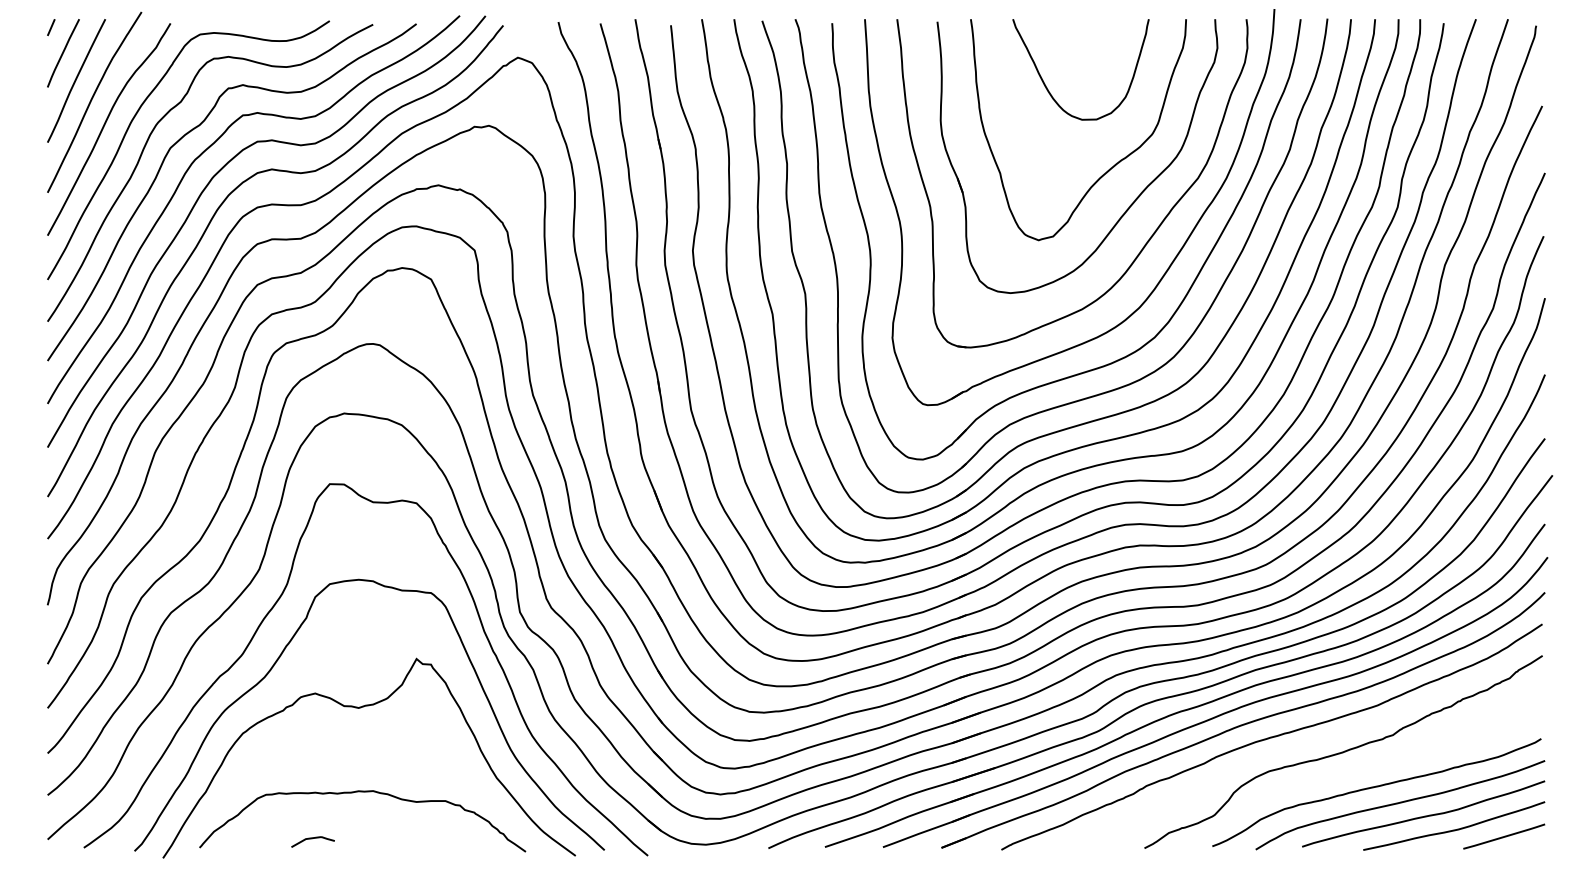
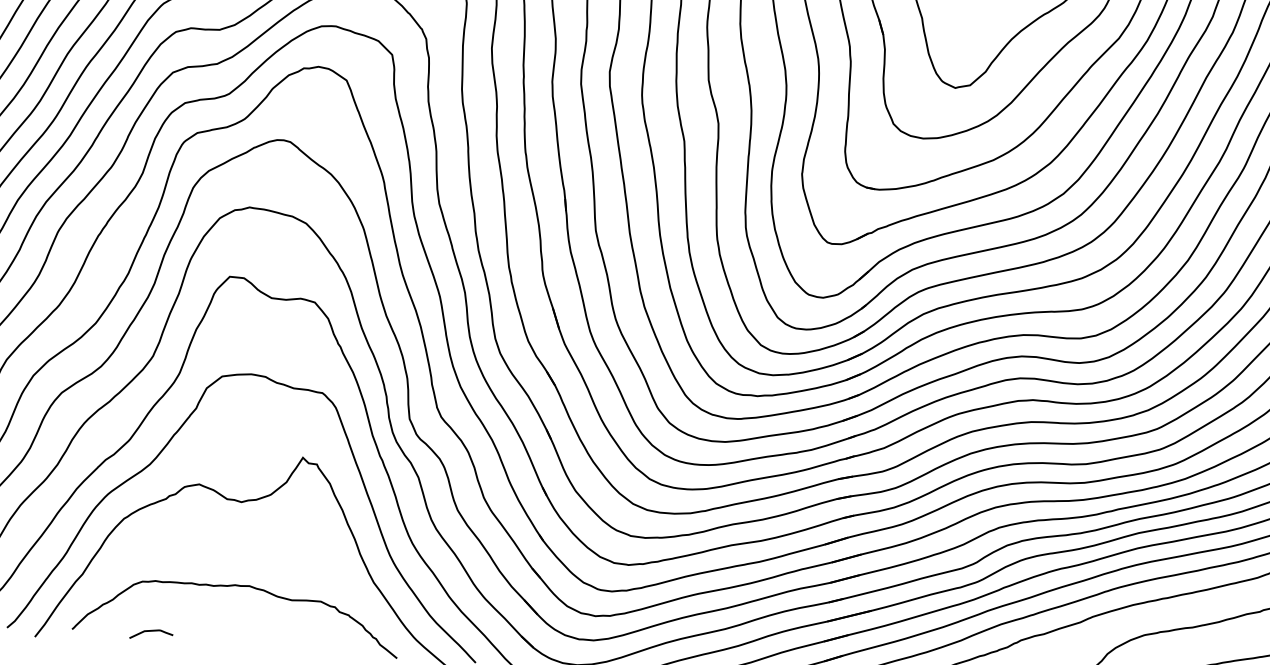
curve: (312, 839) -> (151, 632), moved

